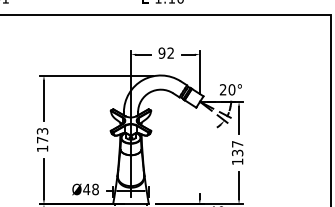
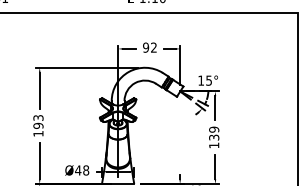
text: (227, 89) -> (205, 80), 20° -> 15°
text: (42, 139) -> (38, 125), 173 -> 193
text: (237, 143) -> (214, 129), 137 -> 139

